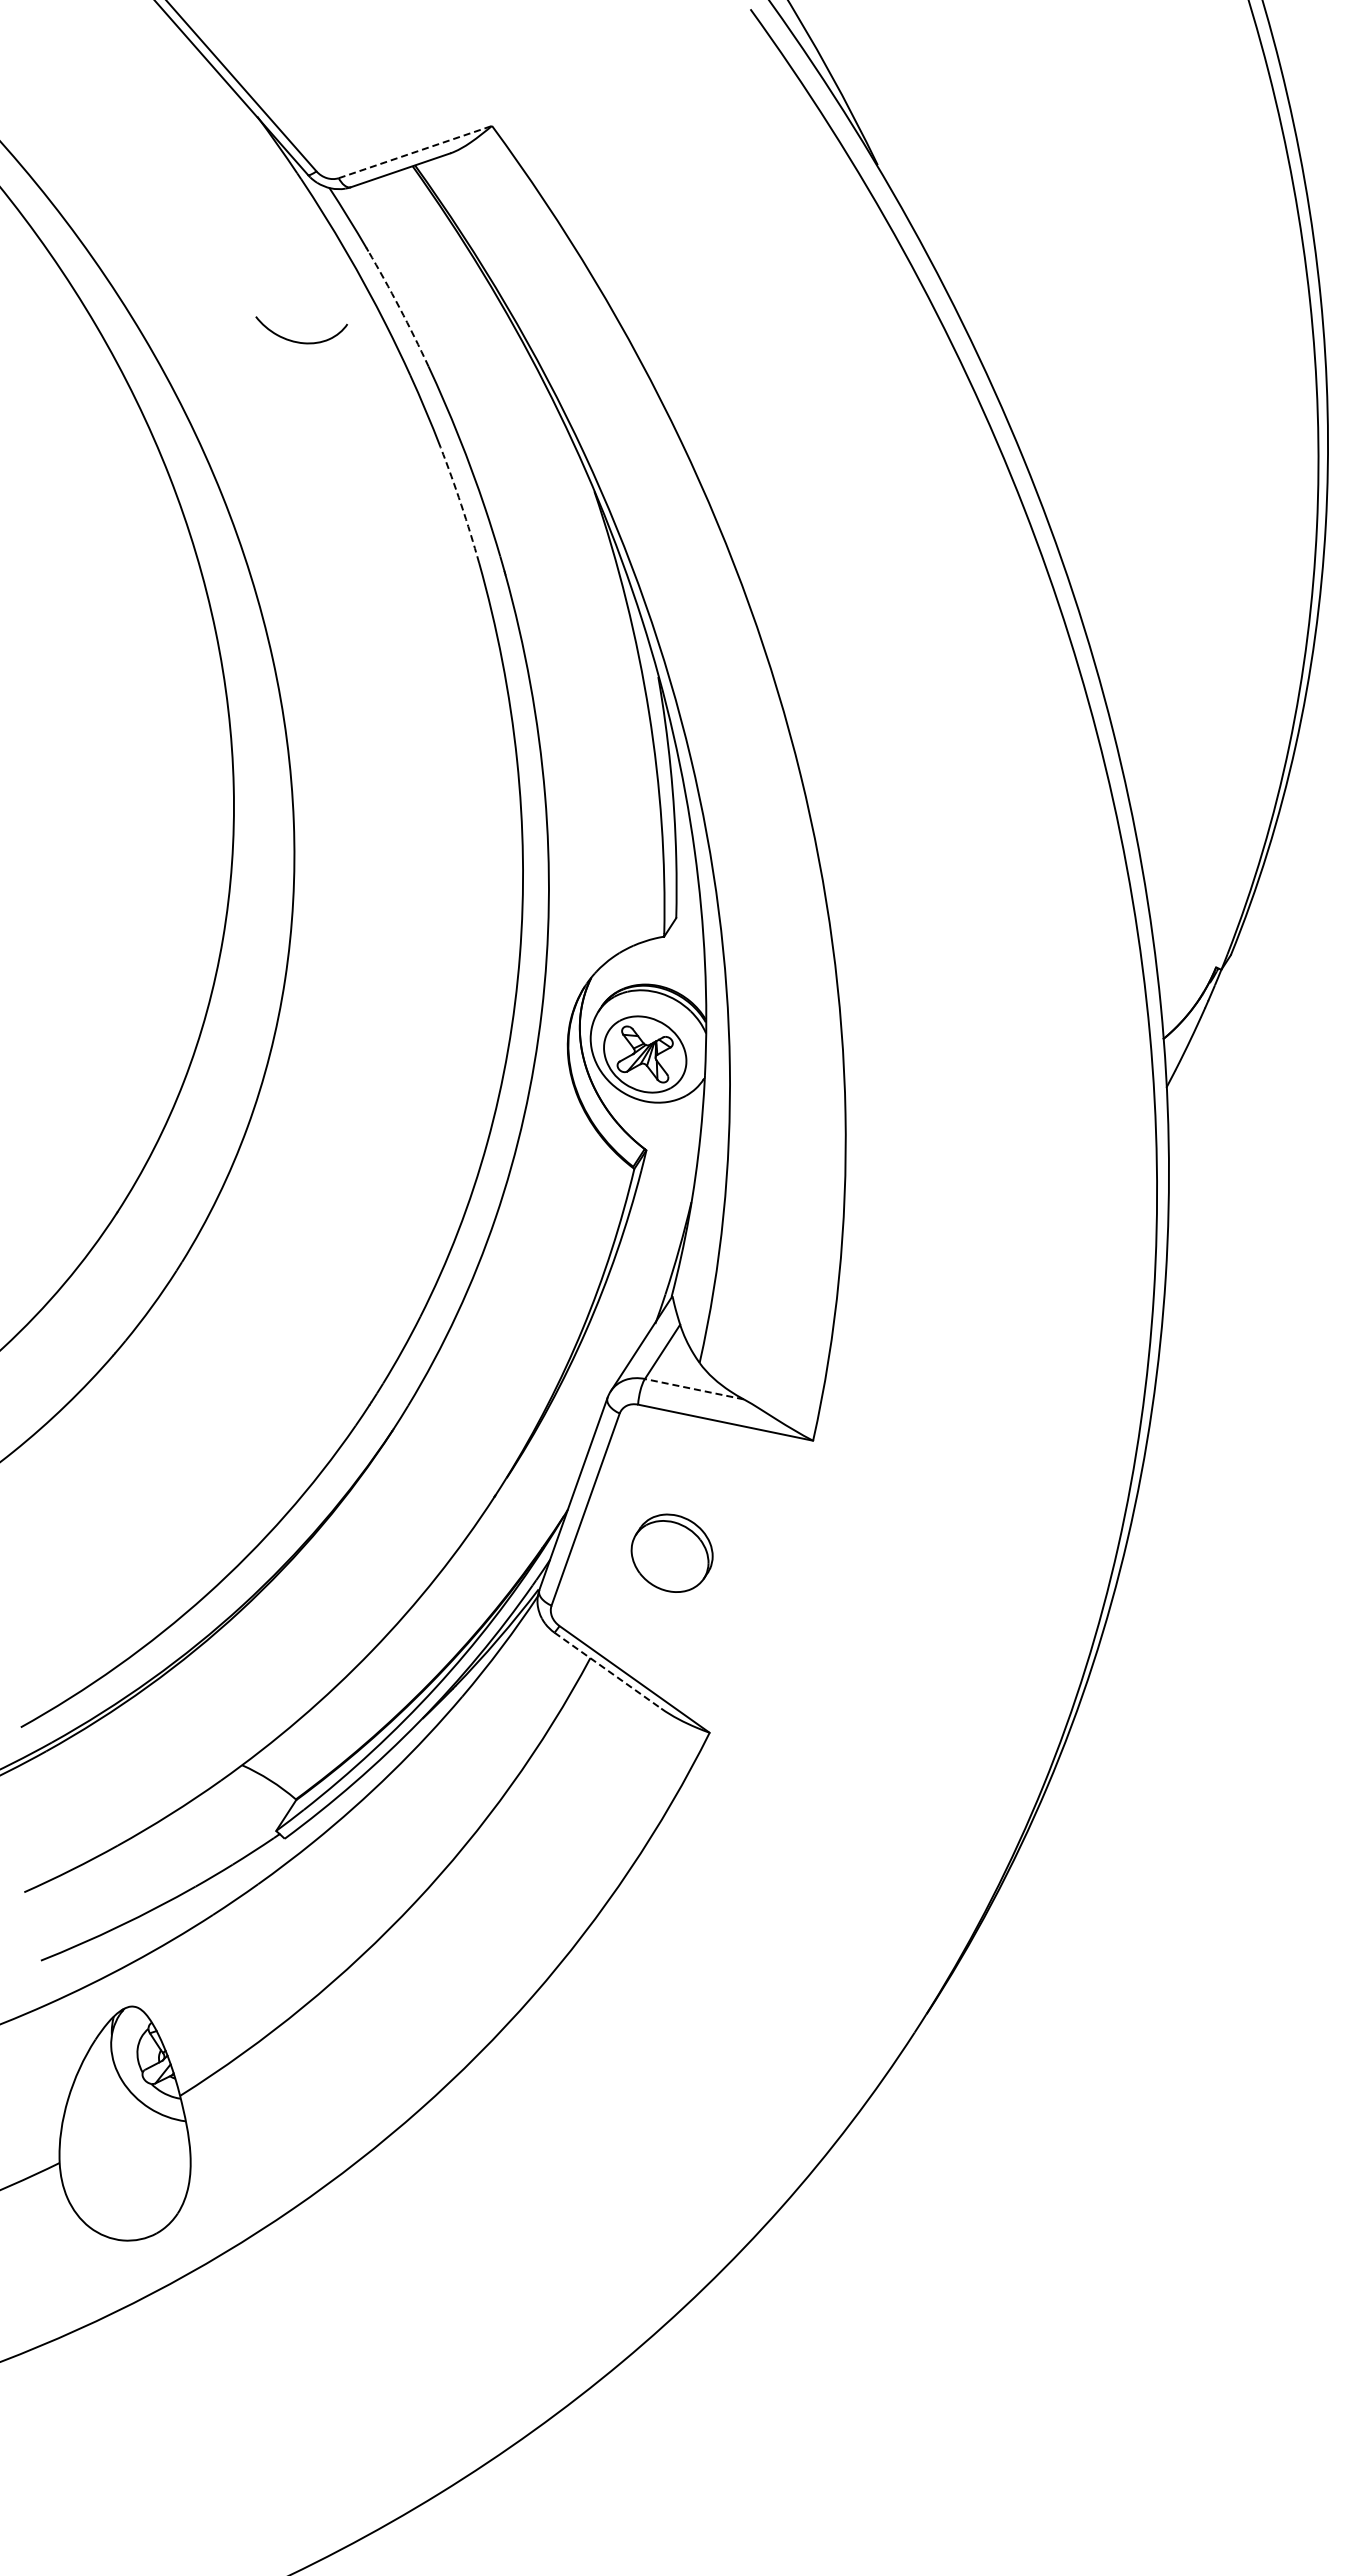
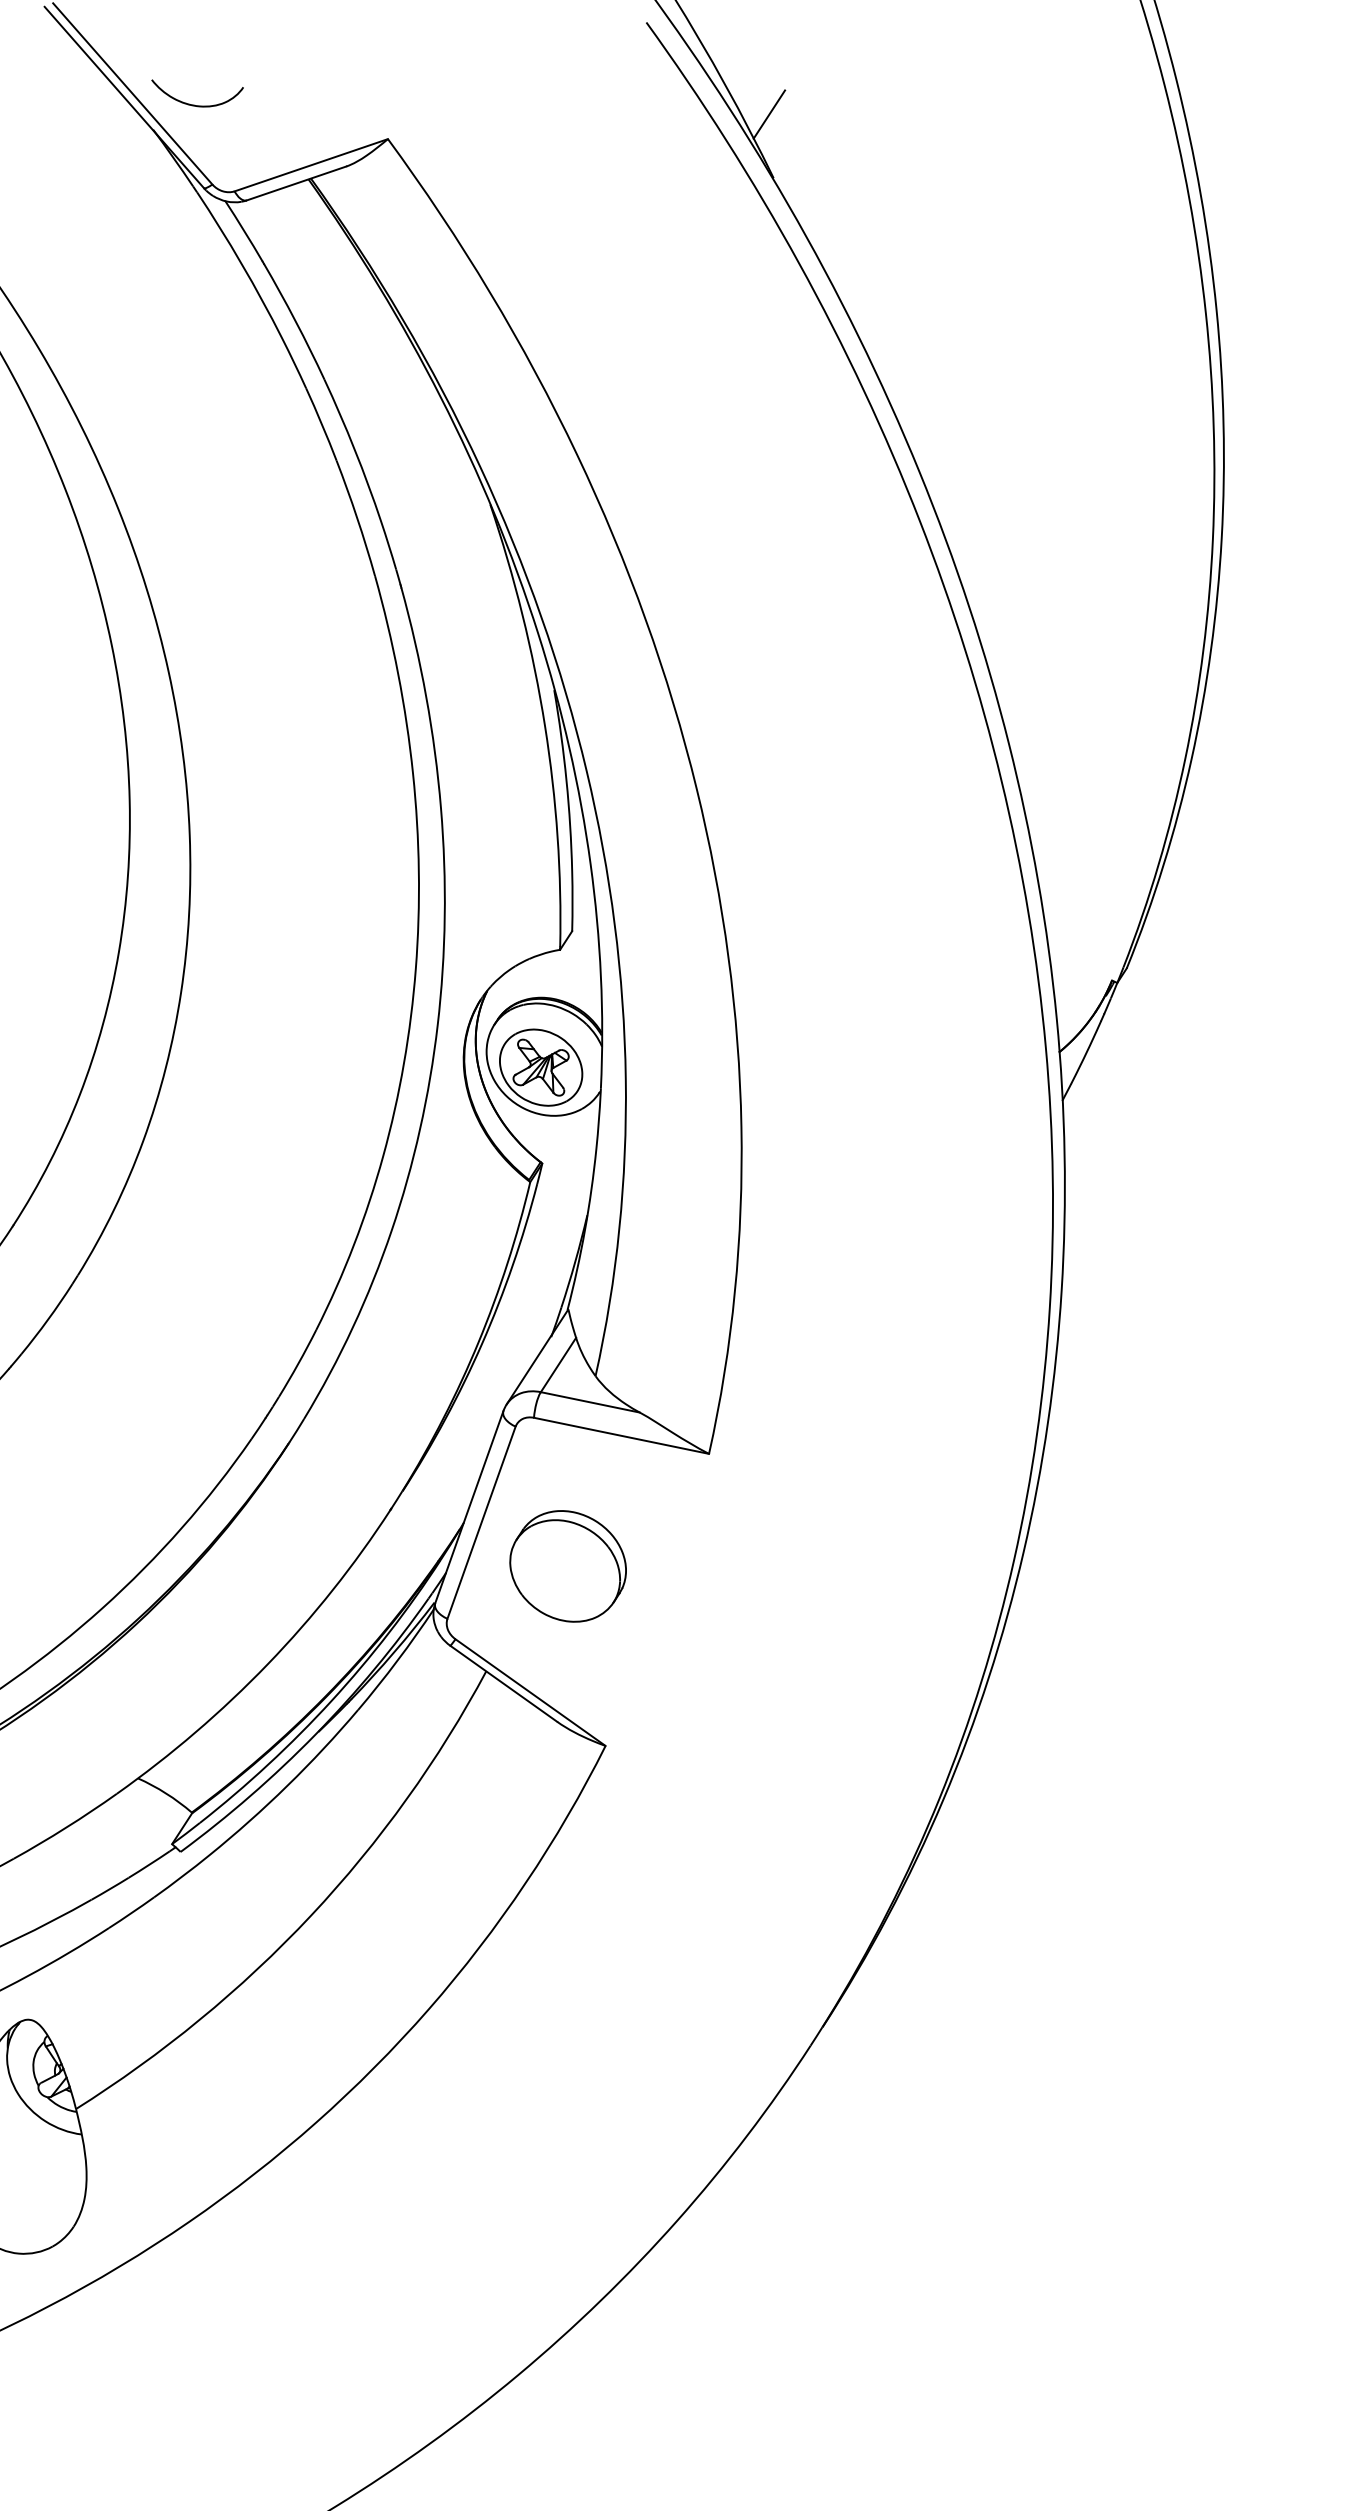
line: (873, 101) -> (769, 114), added
line: (415, 152) -> (311, 165), dashed -> solid
arc: (399, 307) -> (295, 320), dashed -> solid
curve: (299, 341) -> (195, 104), moved
arc: (461, 504) -> (357, 517), dashed -> solid
line: (694, 1389) -> (590, 1402), dashed -> solid
part: (671, 1553) -> (567, 1566), size x1.43
line: (607, 1670) -> (503, 1683), dashed -> solid

